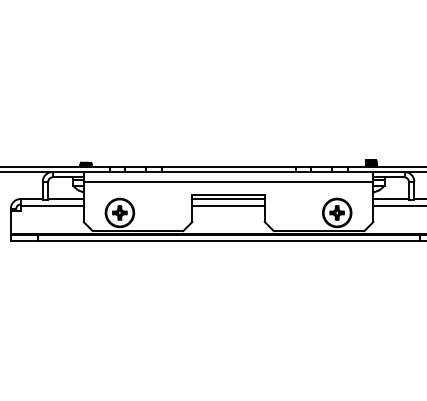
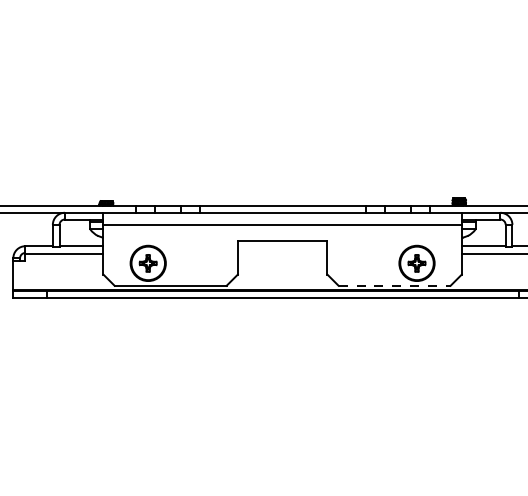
line: (228, 199) -> (282, 246), removed
line: (228, 205) -> (282, 254), removed
line: (319, 230) -> (394, 285), solid -> dashed

